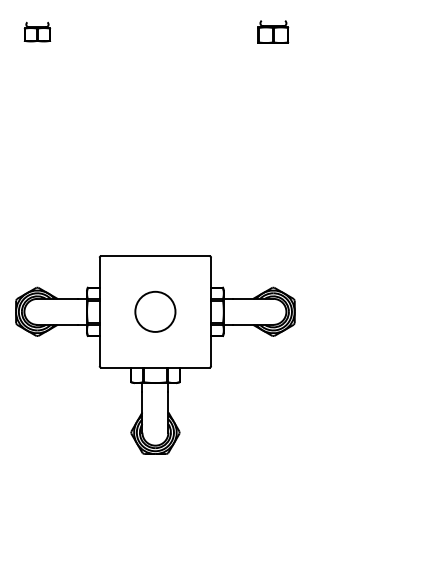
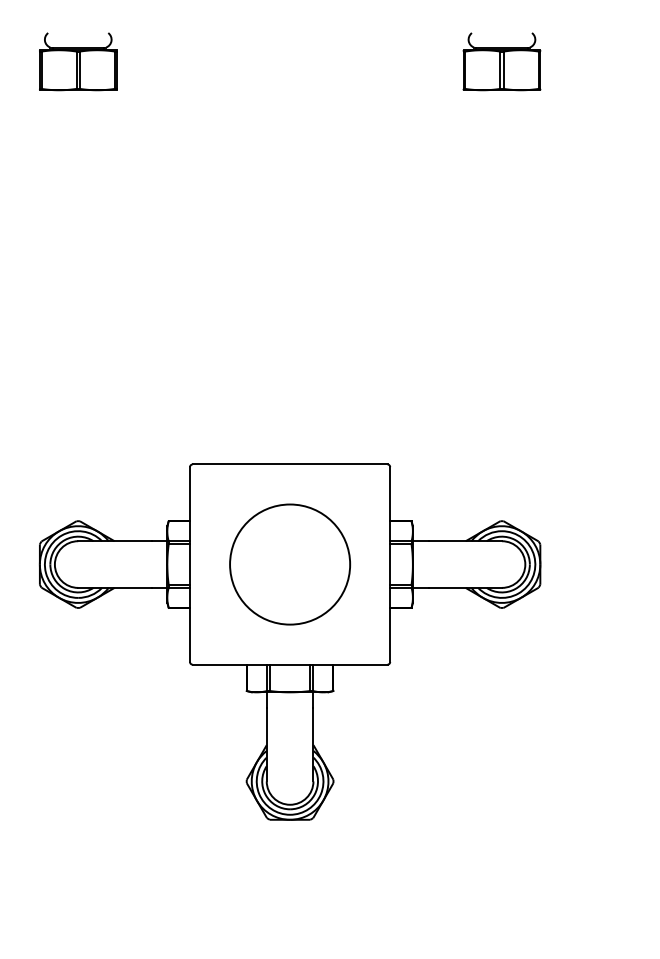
part: (37, 31) -> (78, 61), size x1.67
part: (273, 31) -> (502, 61), size x1.43
circle: (154, 311) -> (288, 563), size x1.67

